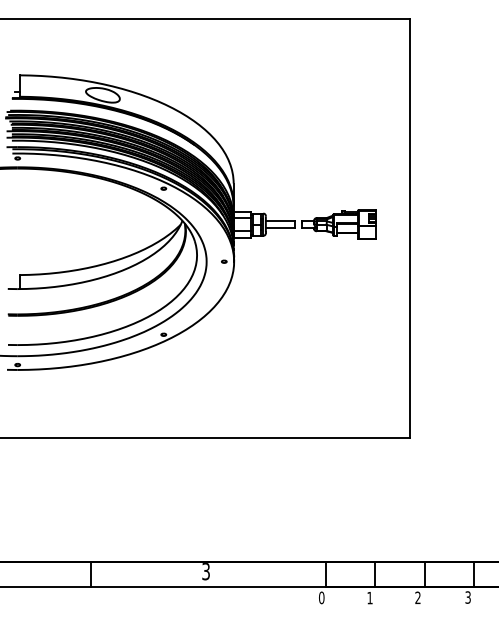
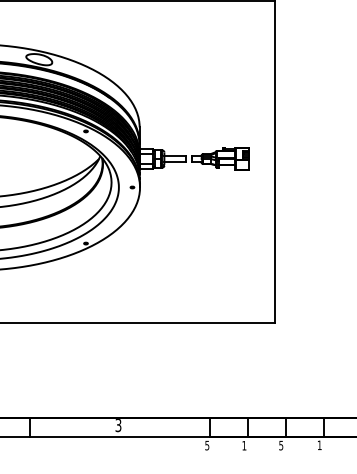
text: (321, 597) -> (207, 445), 0 -> 5
text: (417, 597) -> (280, 445), 2 -> 5
text: (467, 597) -> (319, 445), 3 -> 1

